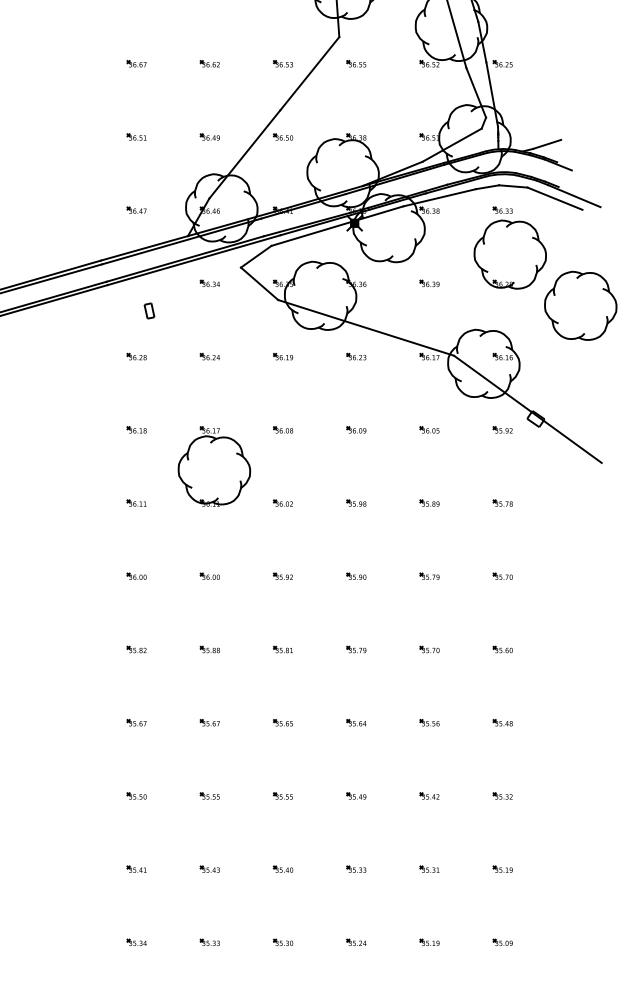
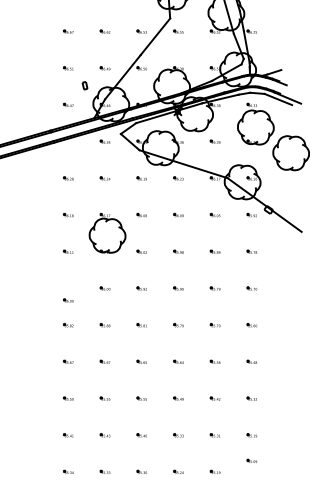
part: (148, 310) -> (84, 85), moved
part: (136, 575) -> (68, 300), moved
part: (501, 940) -> (251, 460), moved

